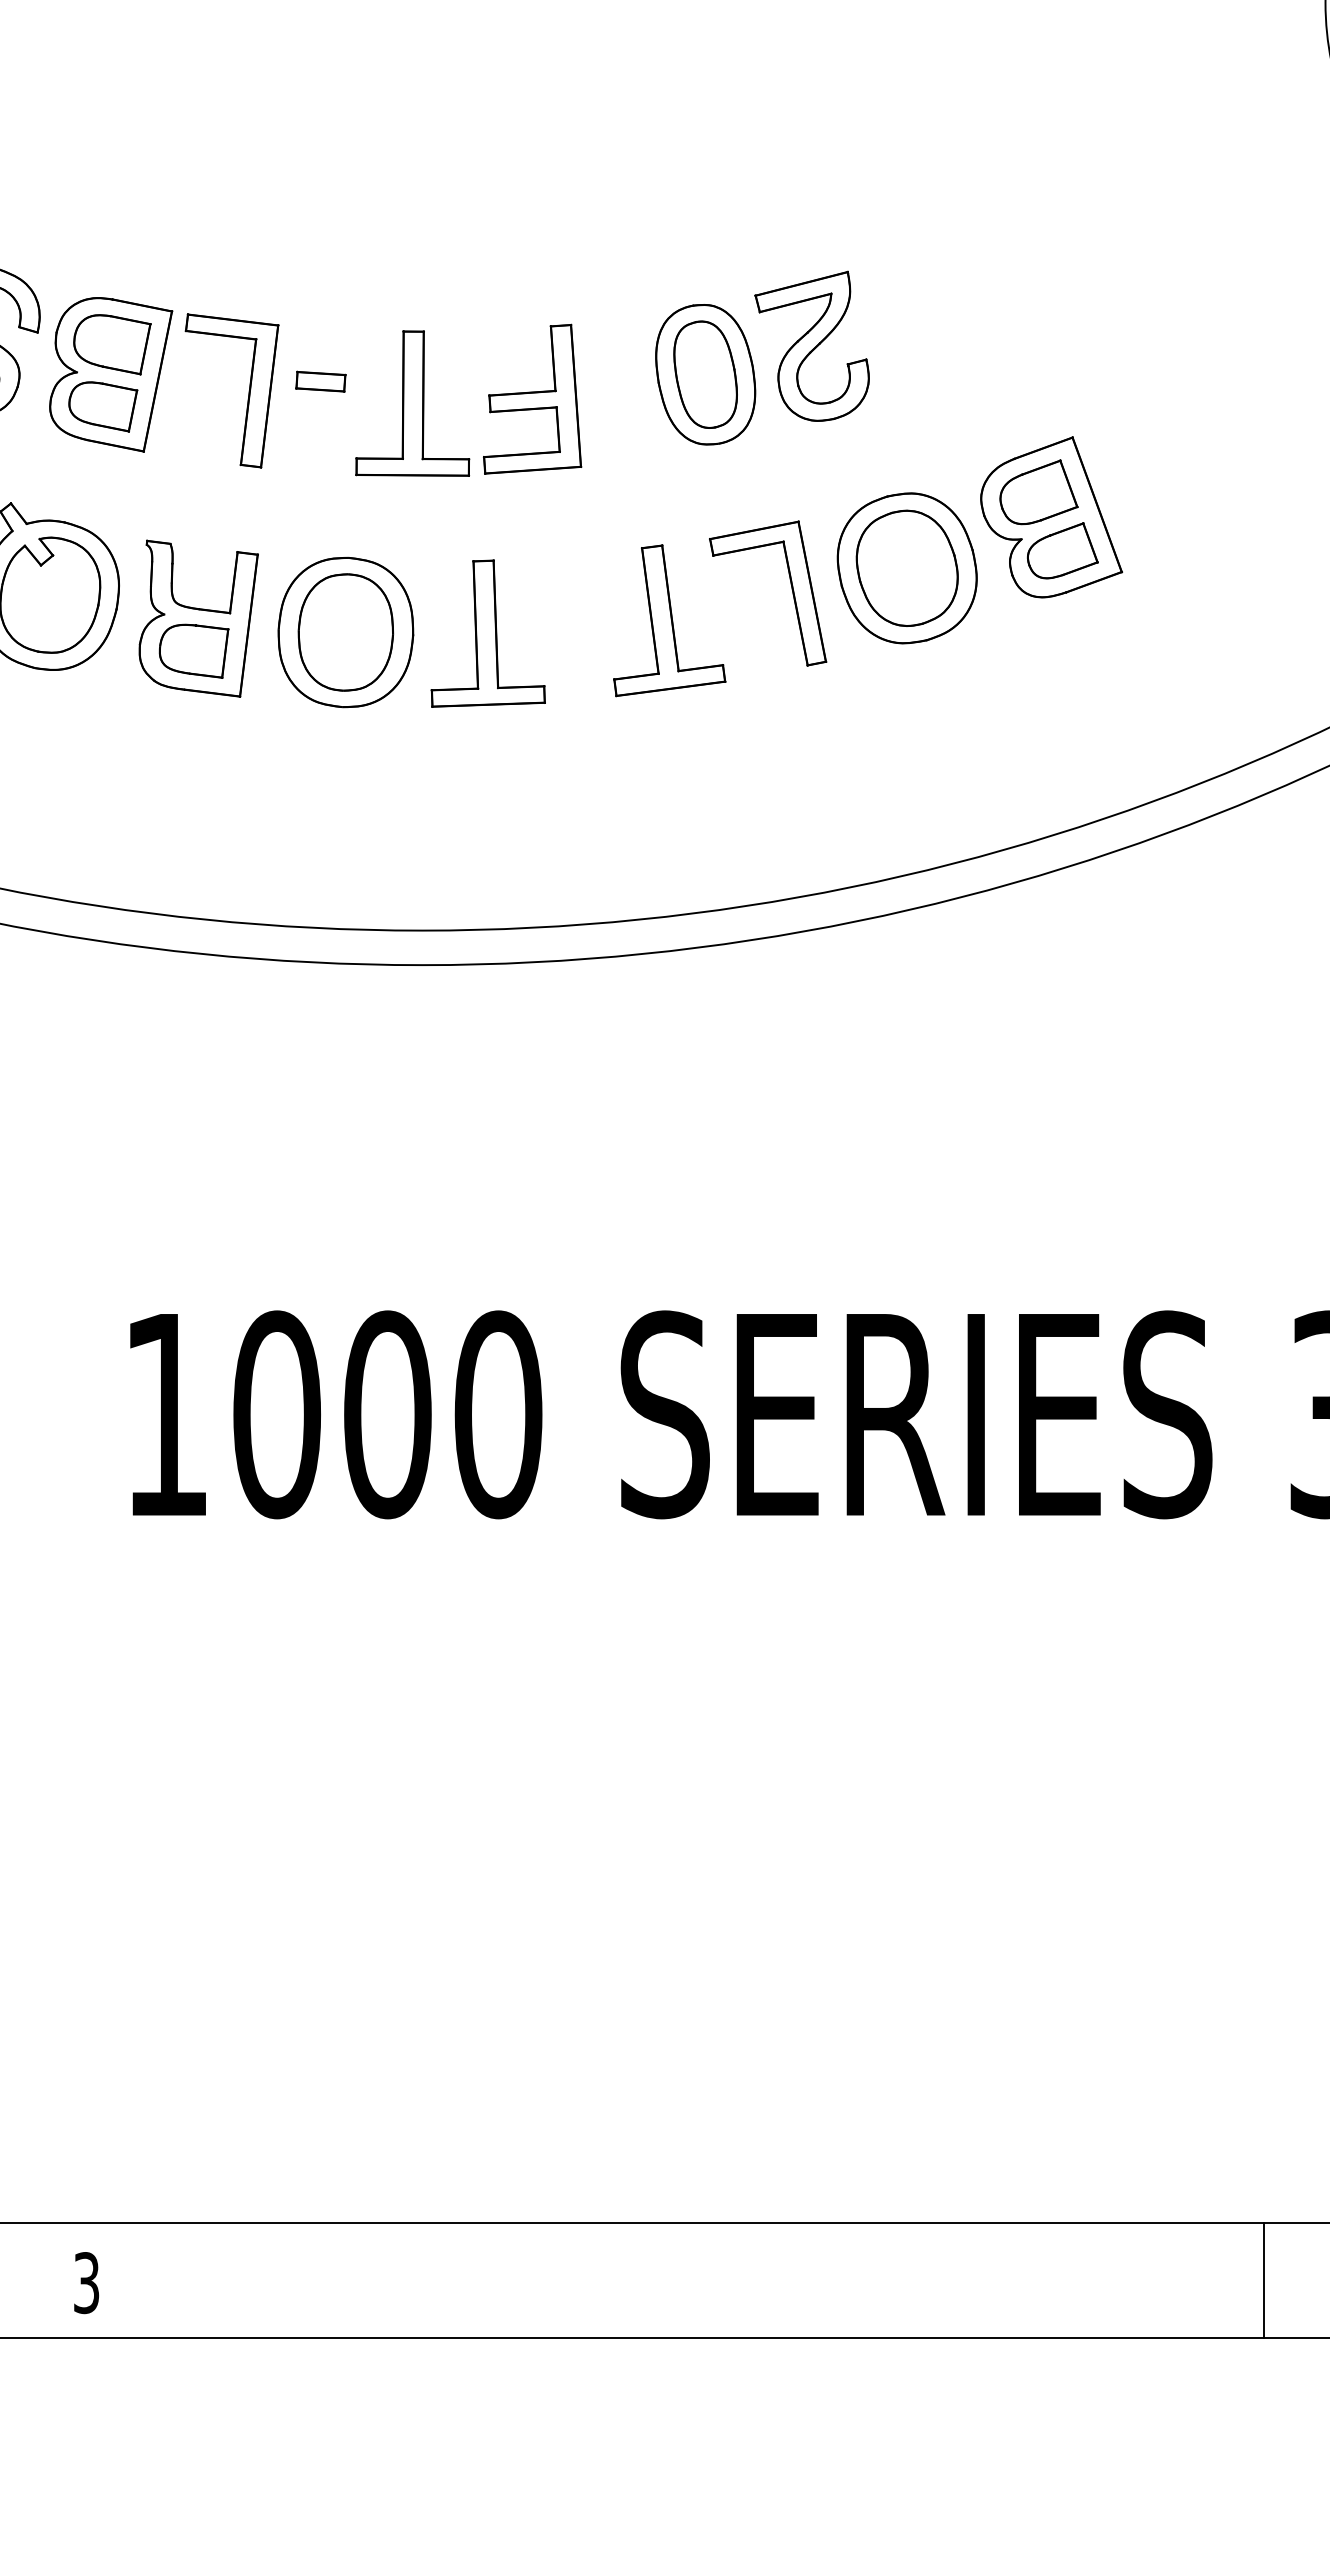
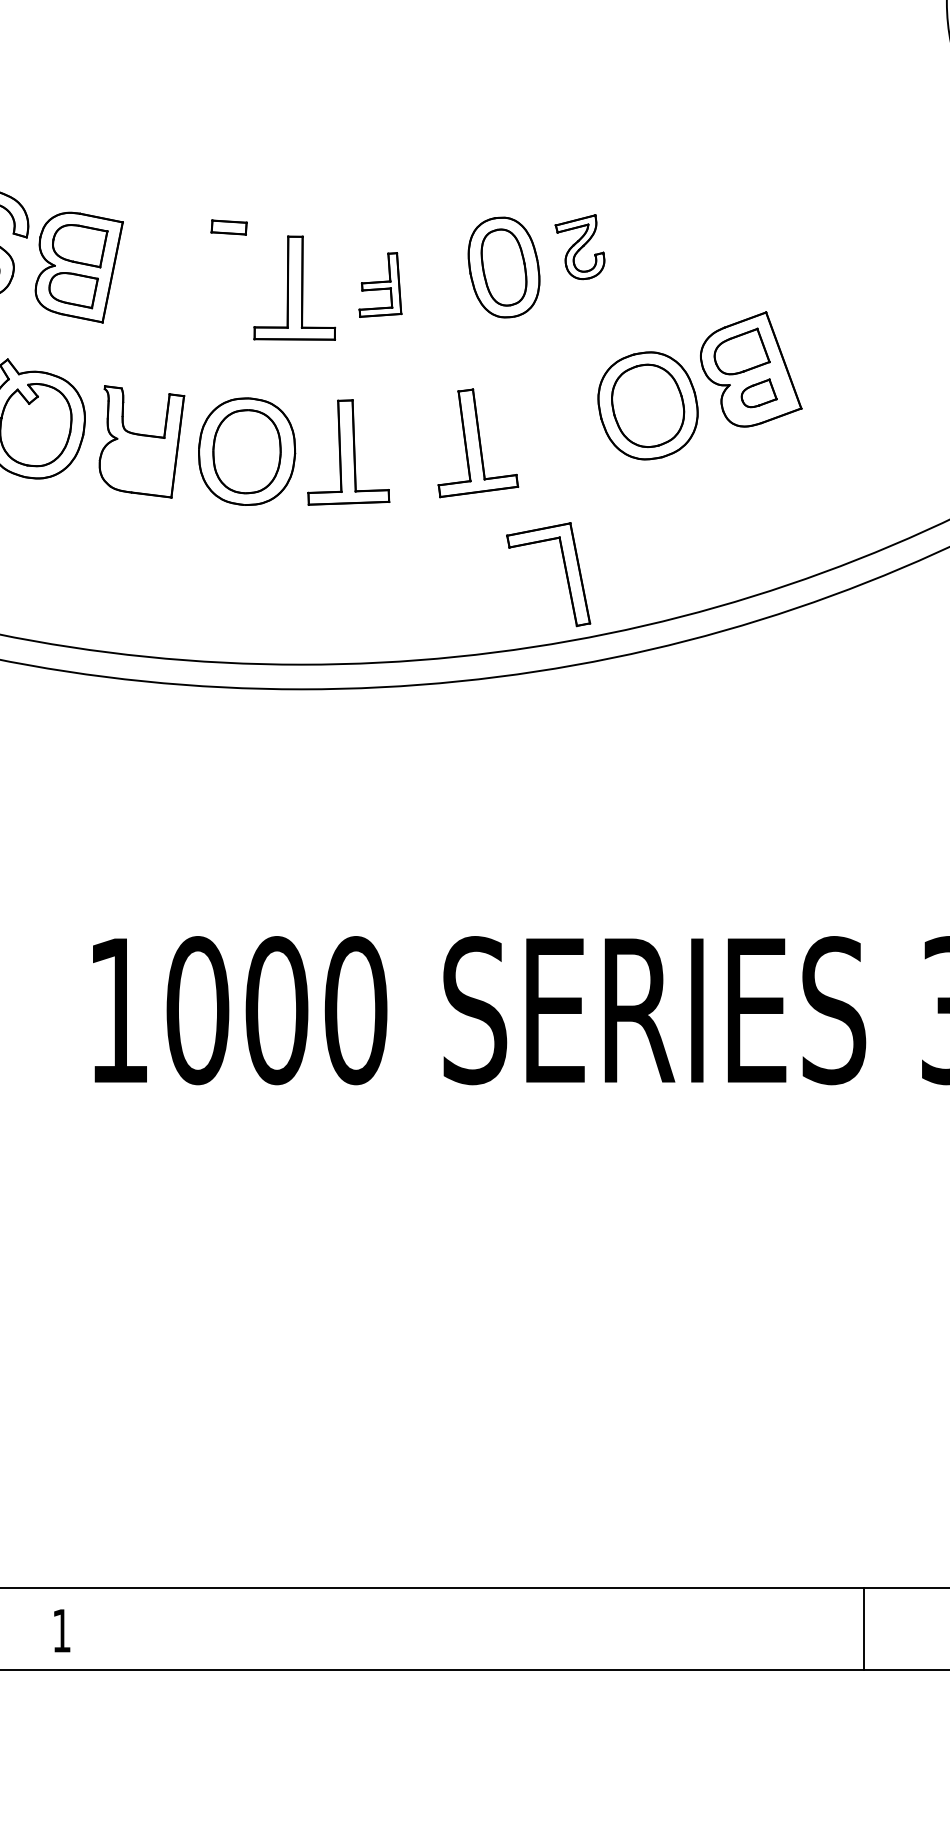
part: (811, 345) -> (579, 246), size x0.6
part: (320, 381) -> (228, 227), moved
part: (248, 391) -> (177, 279), removed
part: (532, 398) -> (380, 284), size x0.6
part: (1062, 550) -> (758, 393), size x0.7
part: (791, 589) -> (565, 571), moved
part: (193, 650) -> (138, 464), removed
line: (1263, 2280) -> (863, 1629), moved
text: (86, 2283) -> (61, 1631), 3 -> 1

